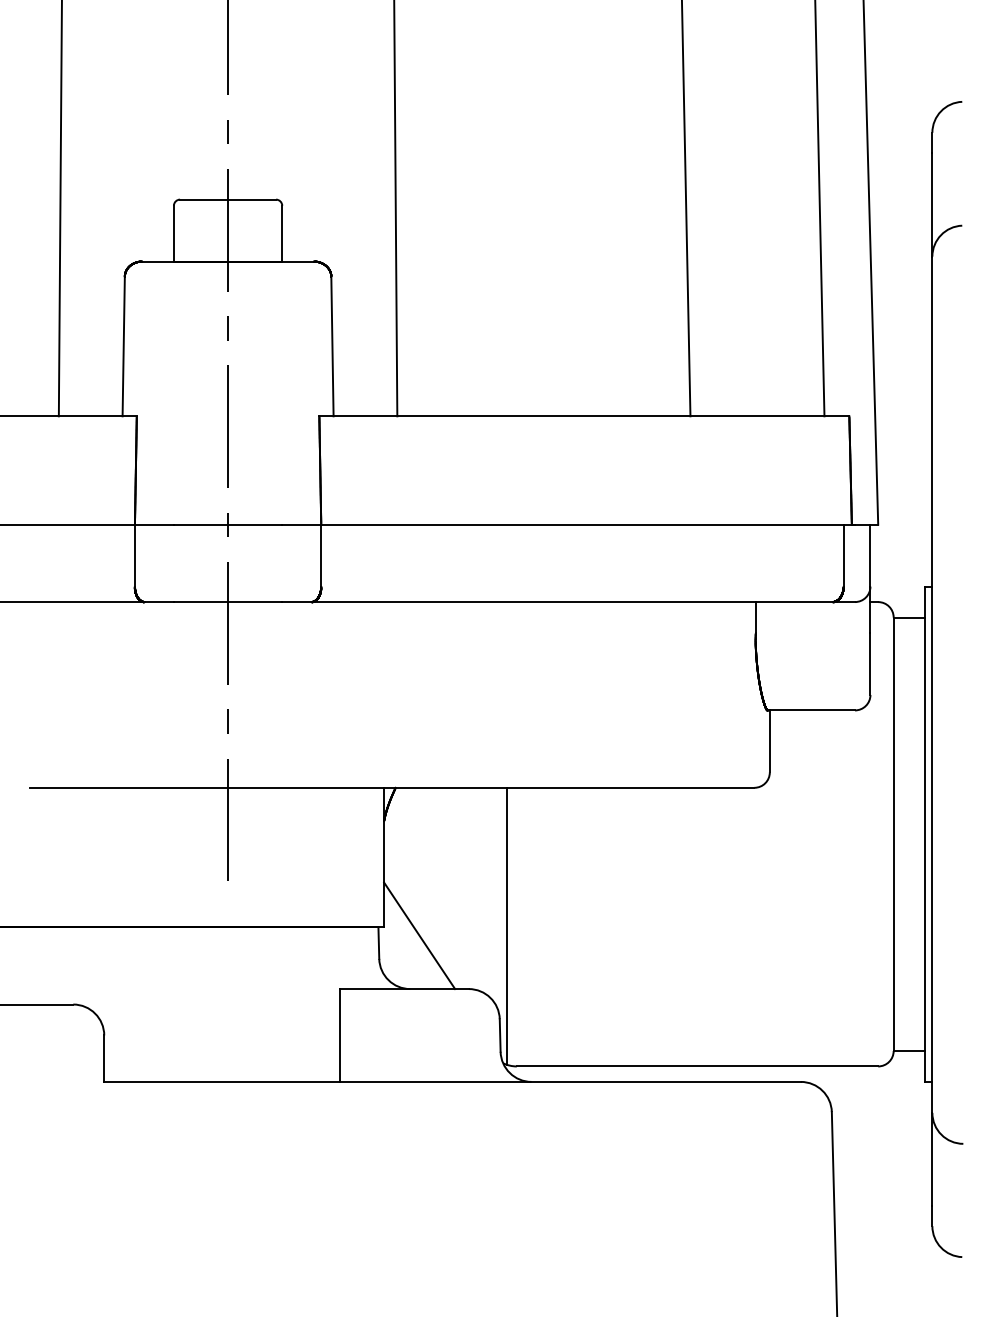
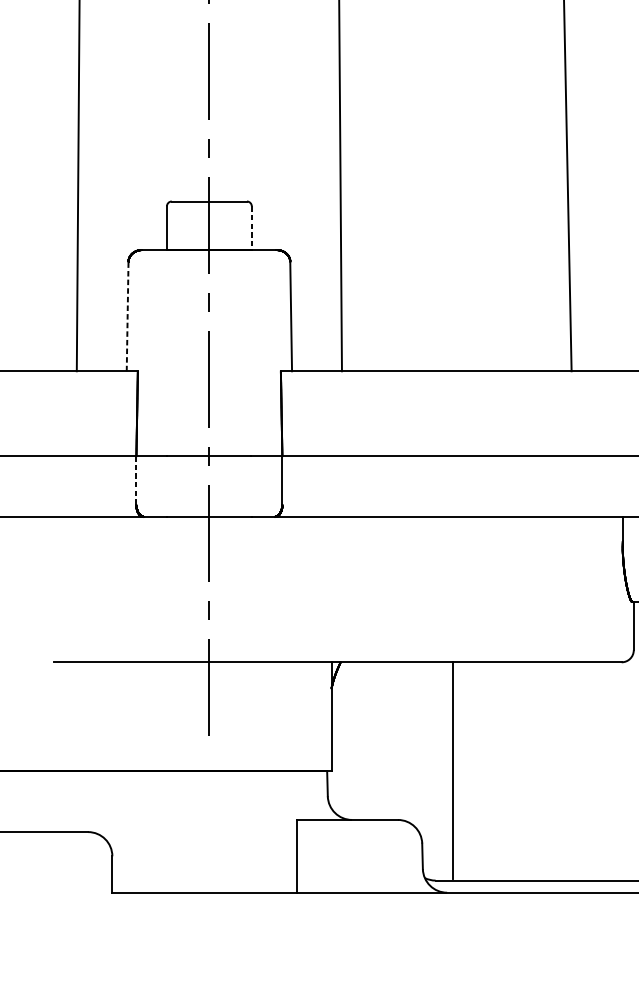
line: (282, 233) -> (252, 228), solid -> dashed
line: (123, 346) -> (127, 316), solid -> dashed
line: (134, 555) -> (136, 480), solid -> dashed
line: (506, 925) -> (452, 770), moved
line: (419, 935) -> (359, 777), removed

